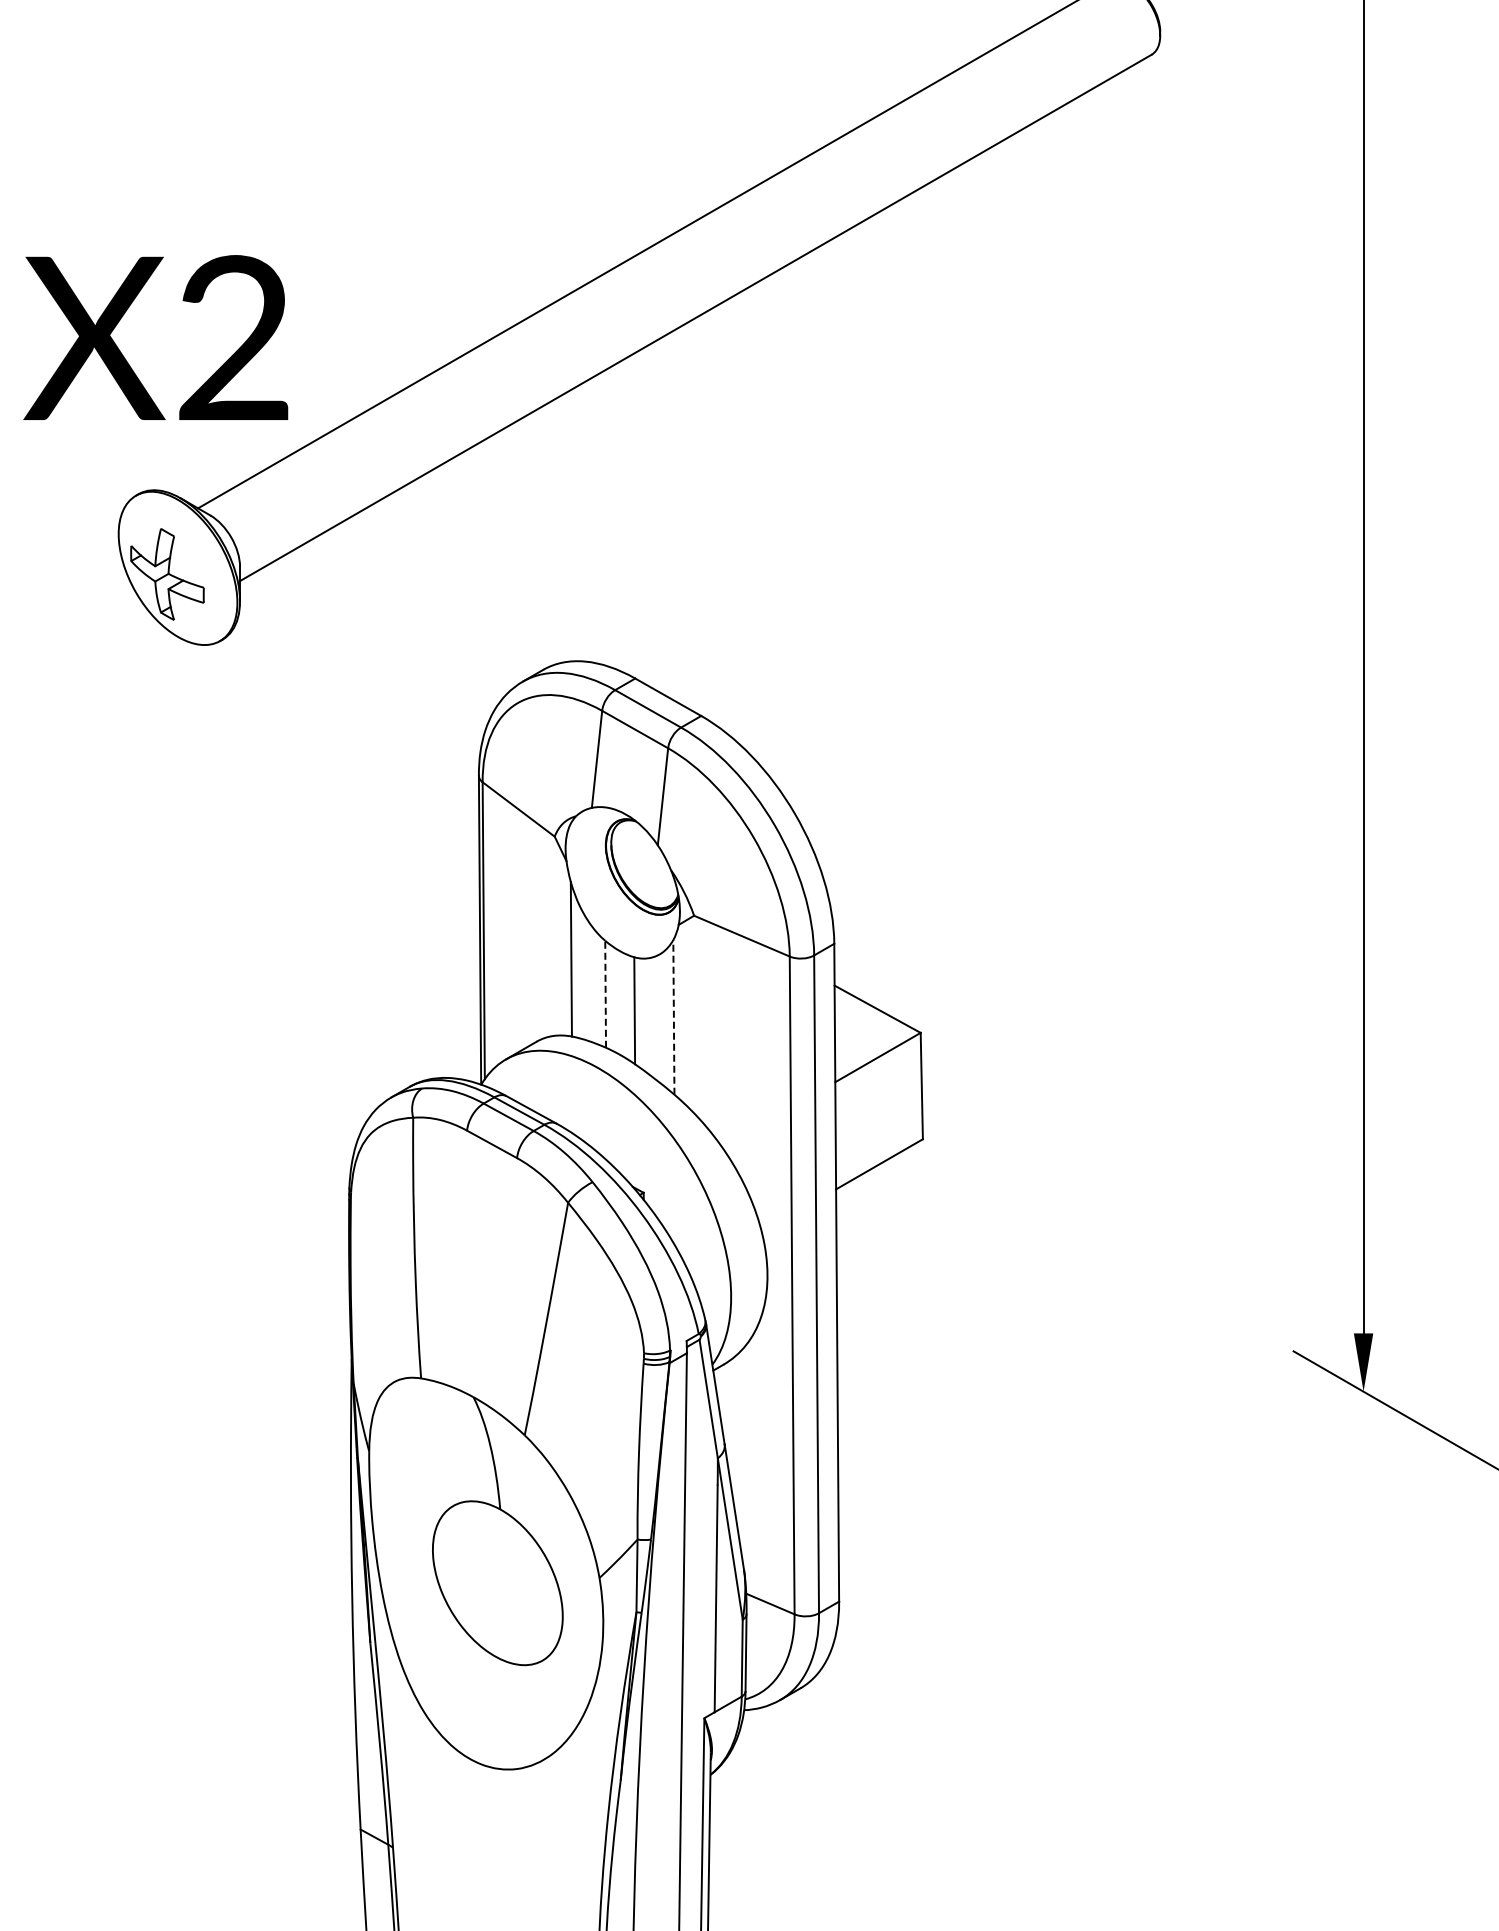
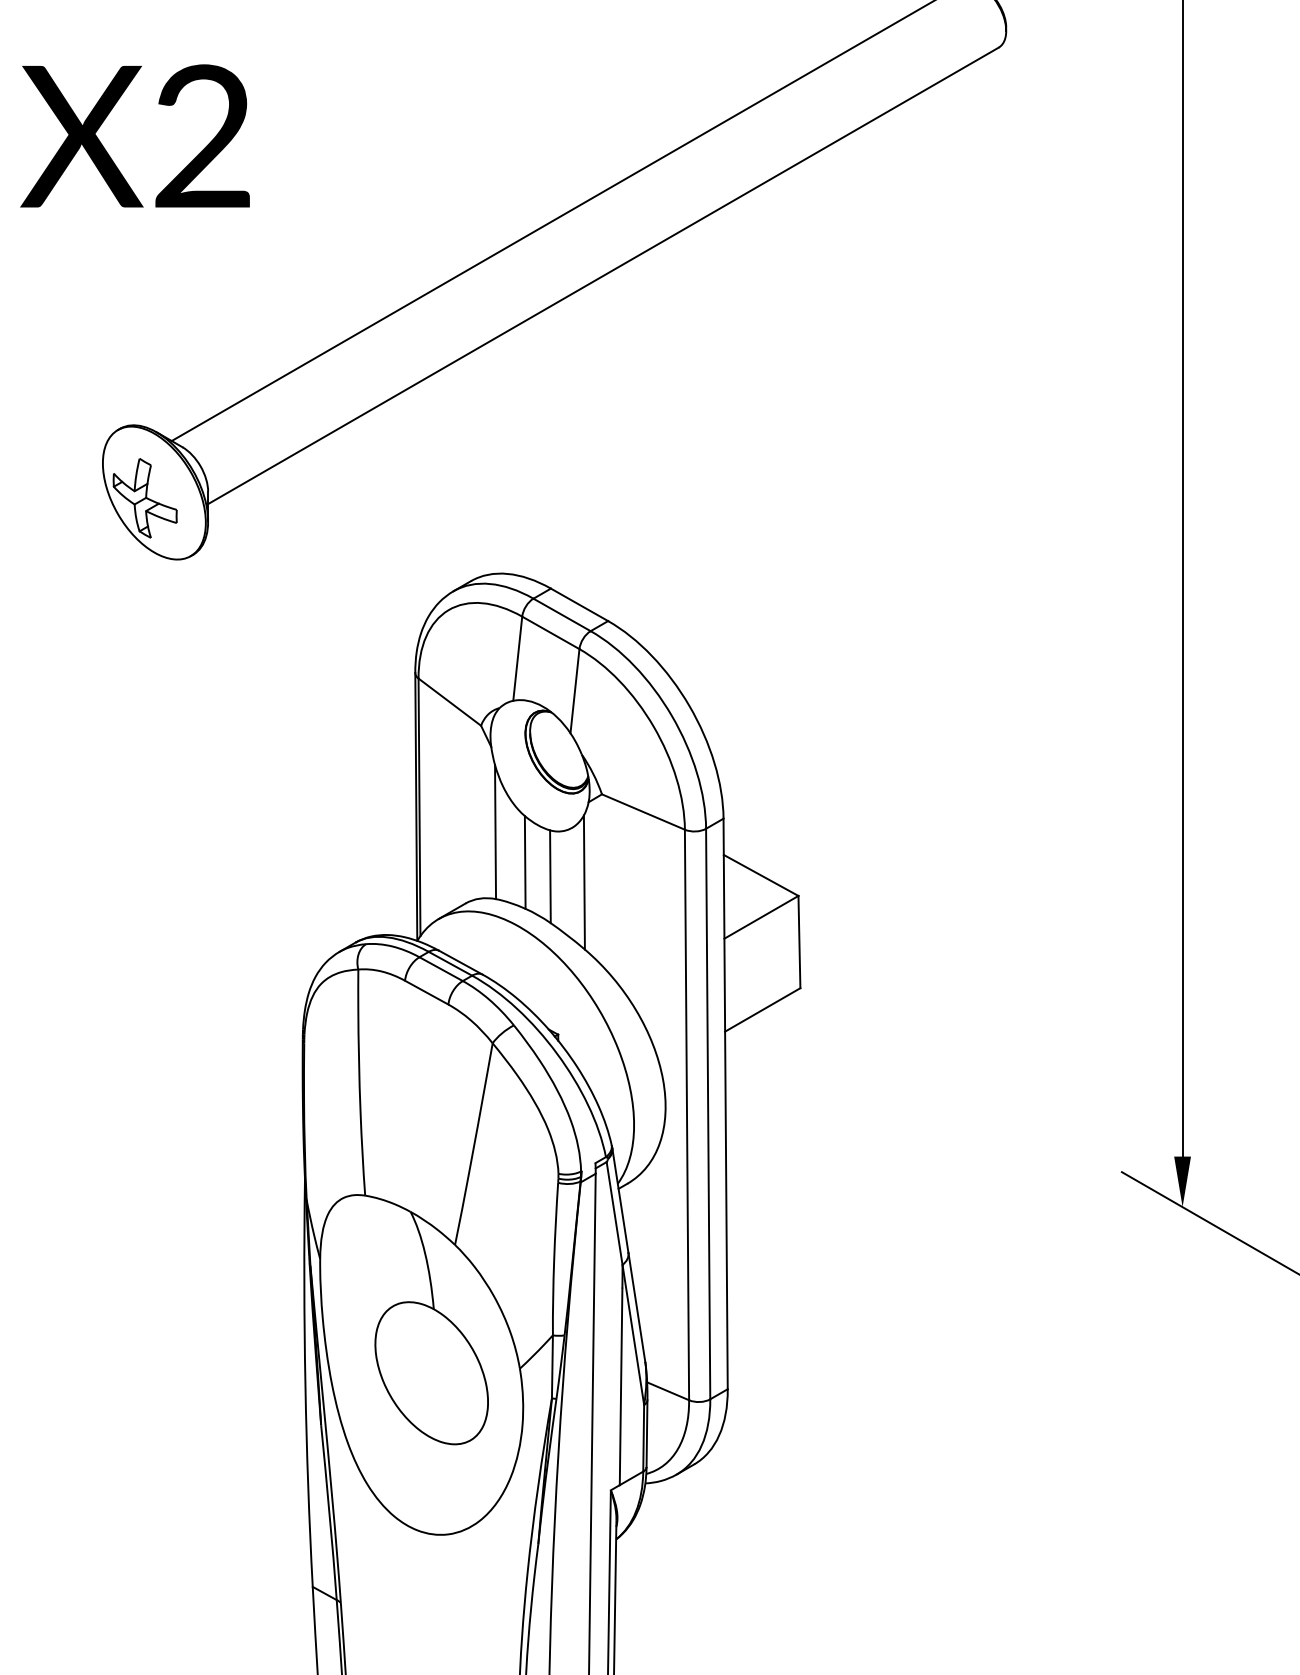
text: (155, 337) -> (134, 135), moved
line: (605, 994) -> (525, 862), dashed -> solid
line: (673, 1016) -> (584, 881), dashed -> solid

